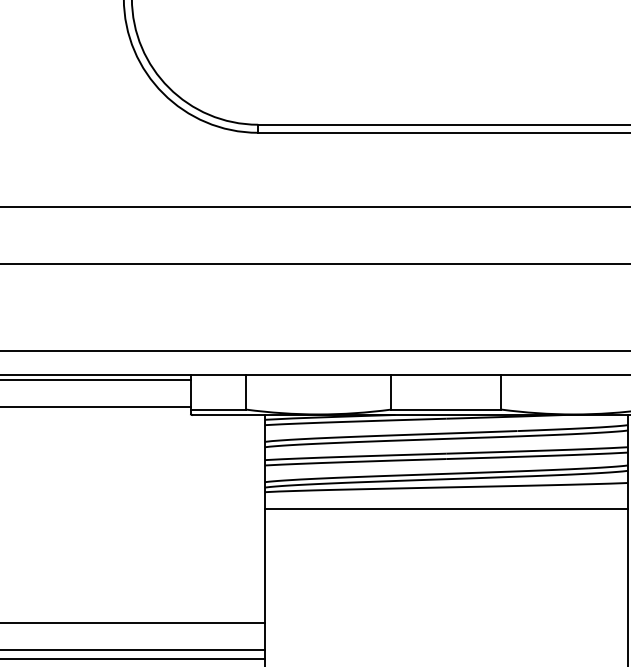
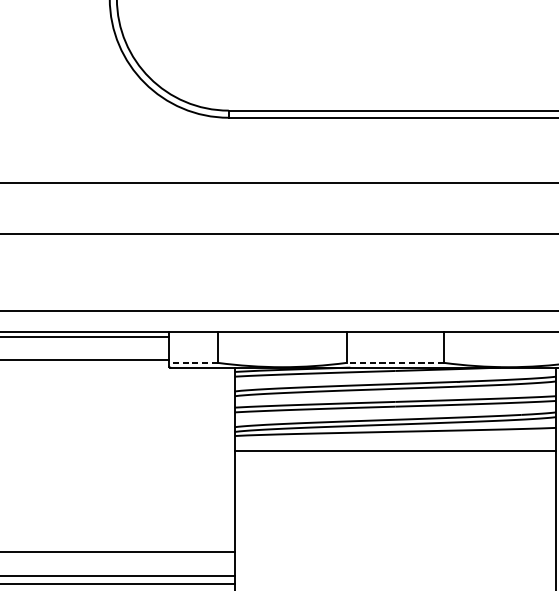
line: (218, 409) -> (193, 362), solid -> dashed
line: (446, 409) -> (395, 362), solid -> dashed

